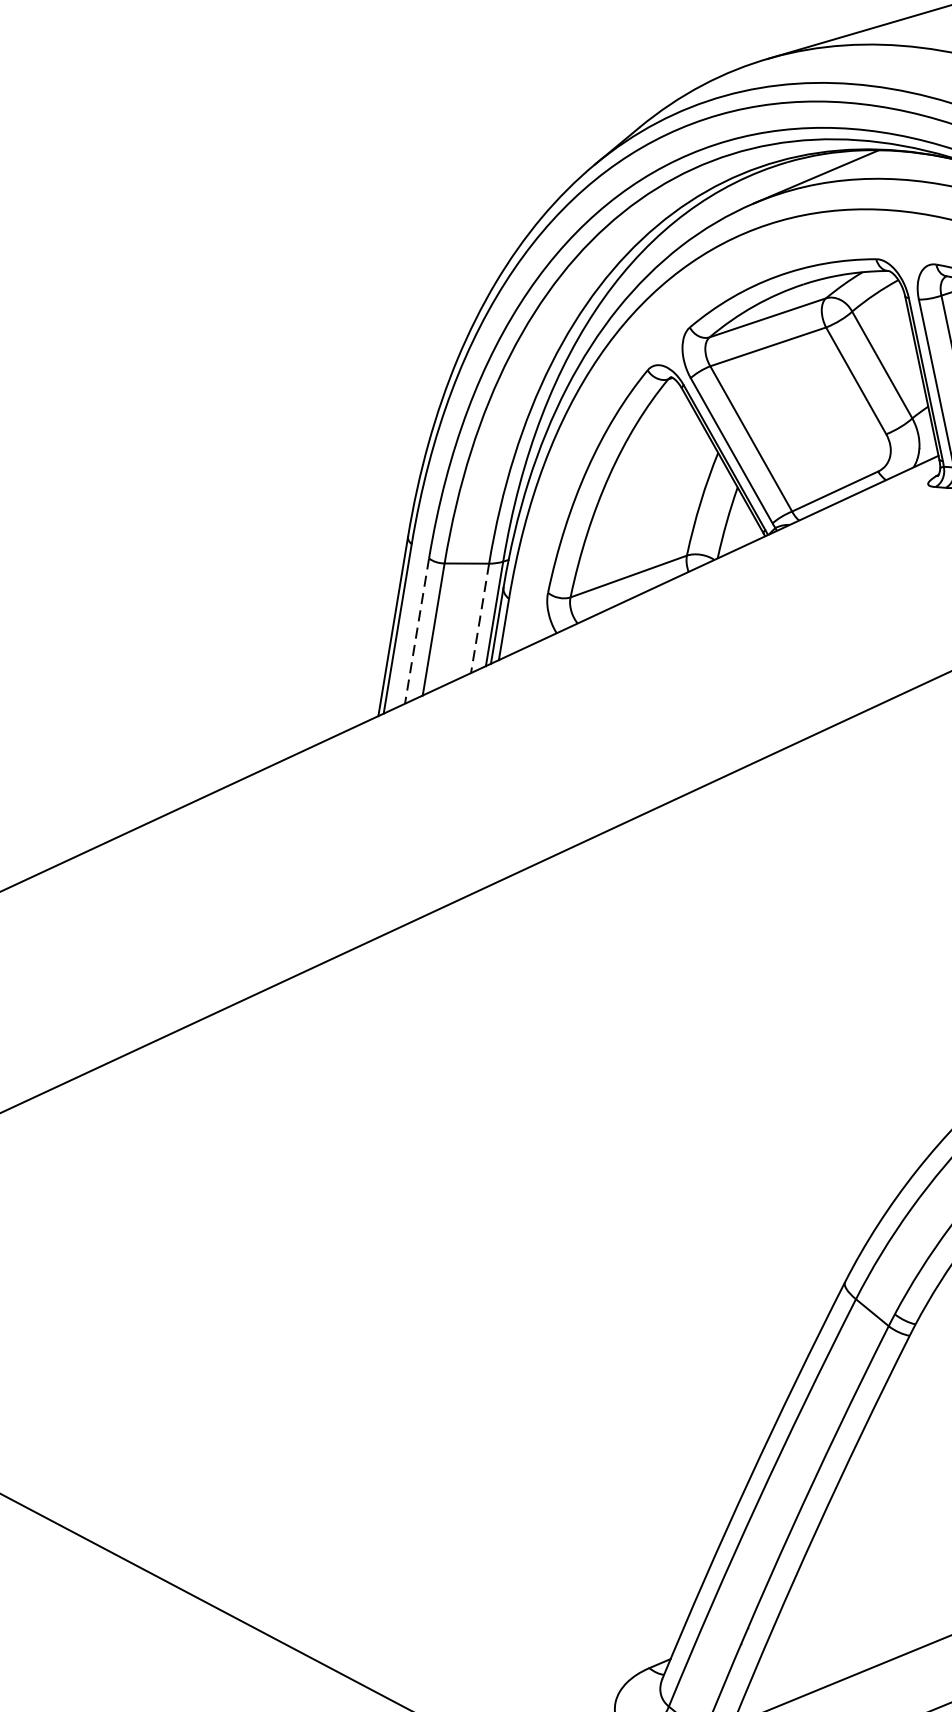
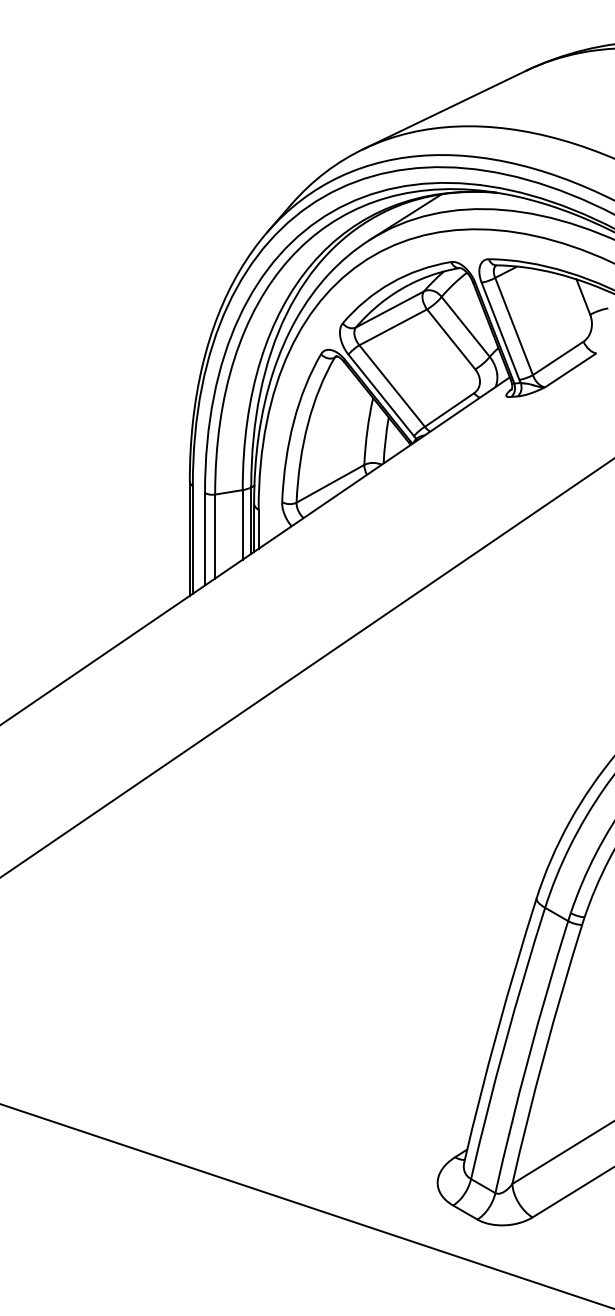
line: (479, 617) -> (242, 524), dashed -> solid
line: (417, 631) -> (205, 539), dashed -> solid

